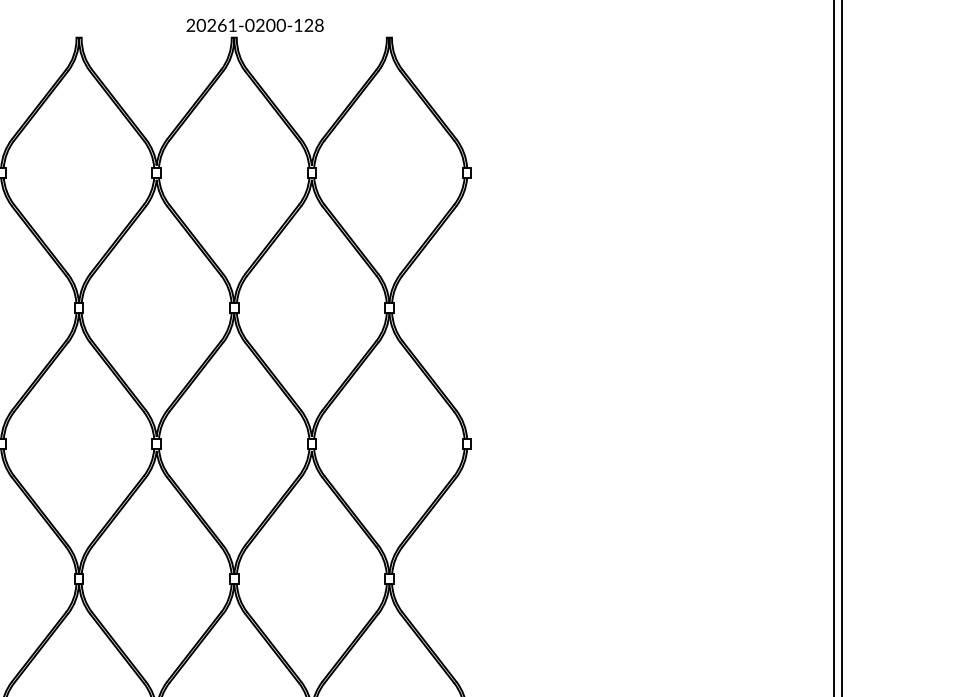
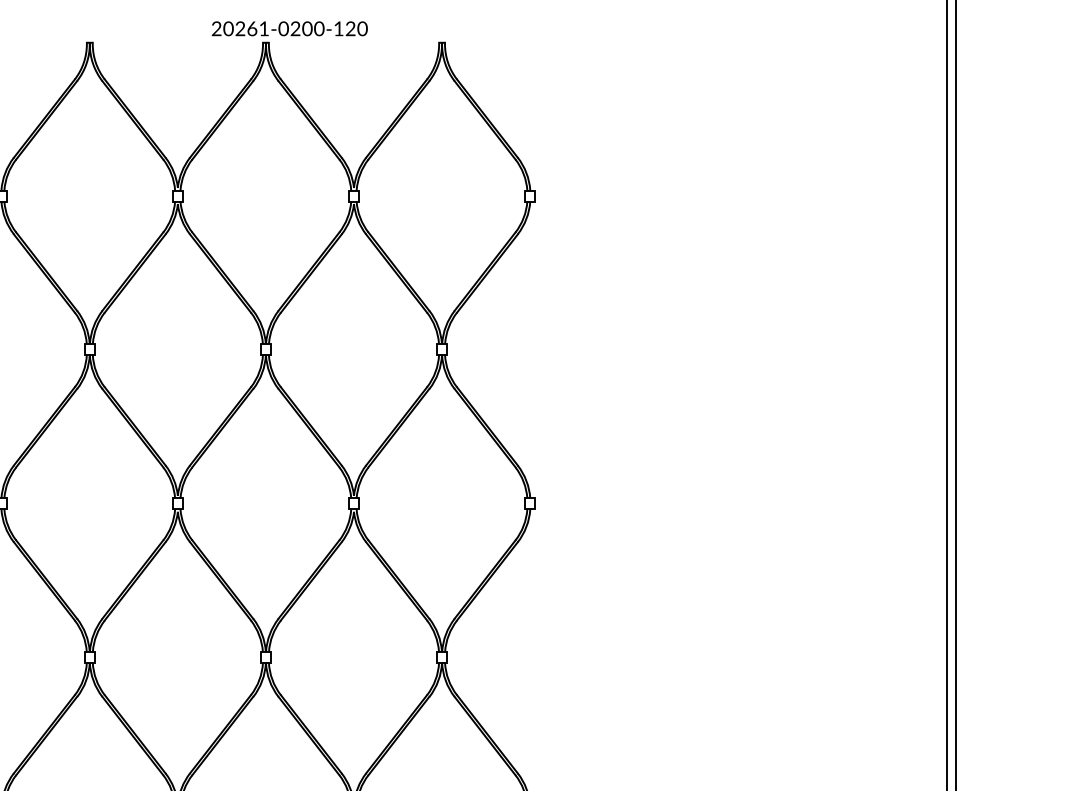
text: (319, 25) -> (362, 28), 20261-0200-128 -> 20261-0200-120

